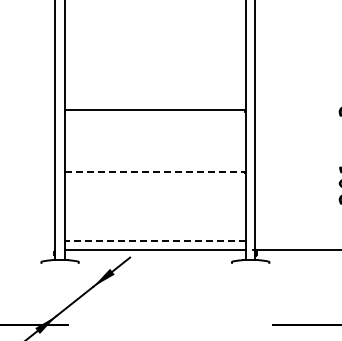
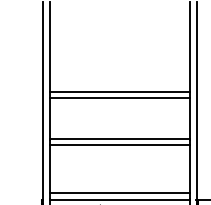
line: (155, 118) -> (120, 97), added
line: (155, 171) -> (120, 138), dashed -> solid
line: (155, 179) -> (120, 145), added
line: (155, 240) -> (120, 192), dashed -> solid

